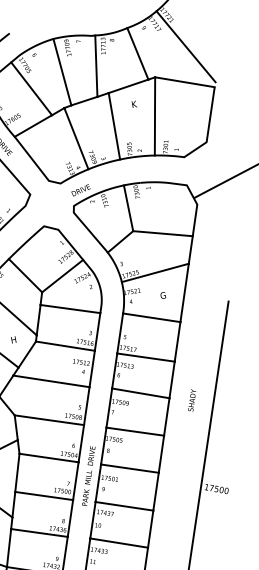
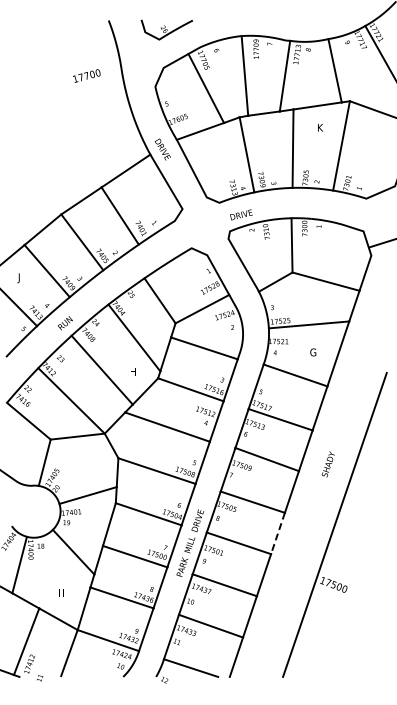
text: (191, 400) -> (327, 464), moved
line: (161, 454) -> (278, 533), solid -> dashed

